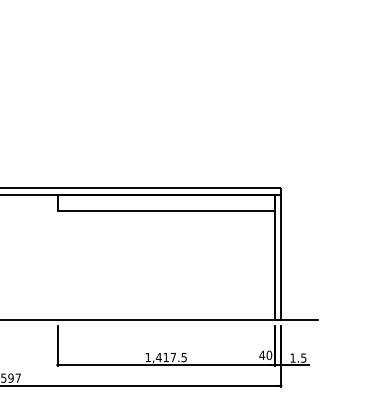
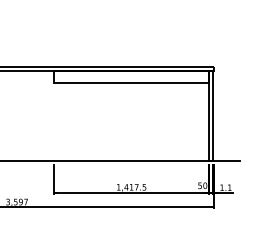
text: (262, 355) -> (200, 185), 40 -> 50
text: (303, 357) -> (229, 187), 1.5 -> 1.1

